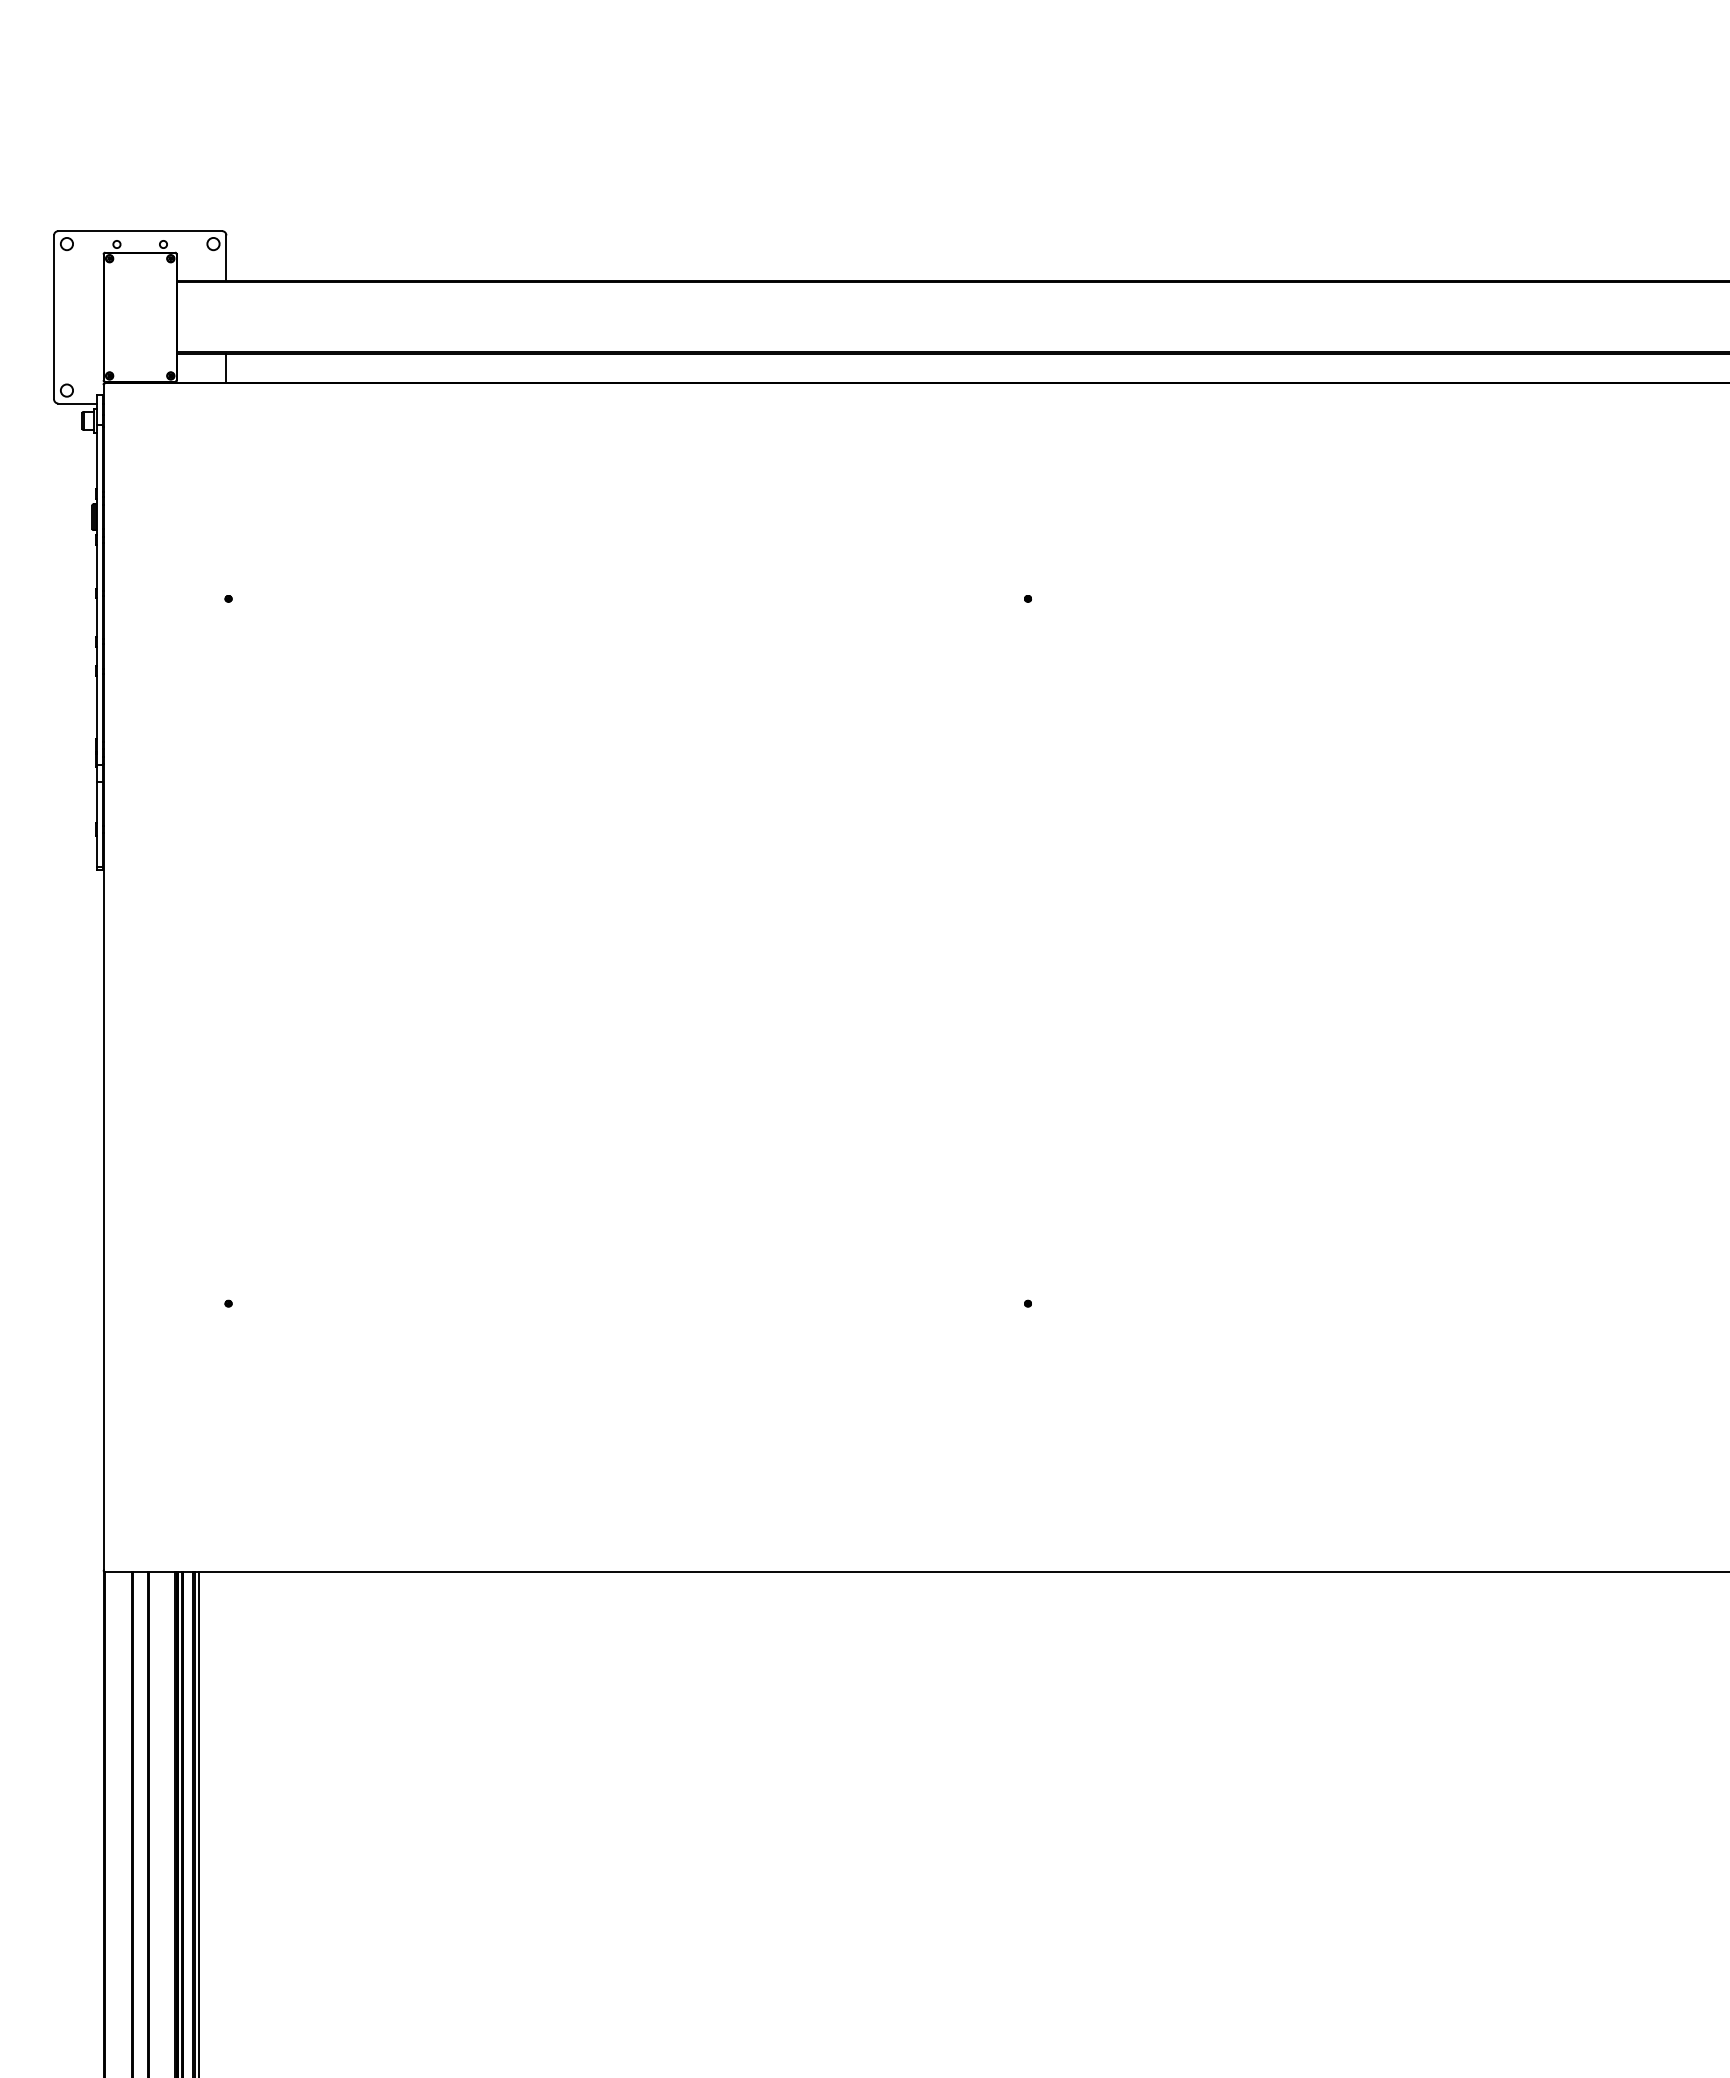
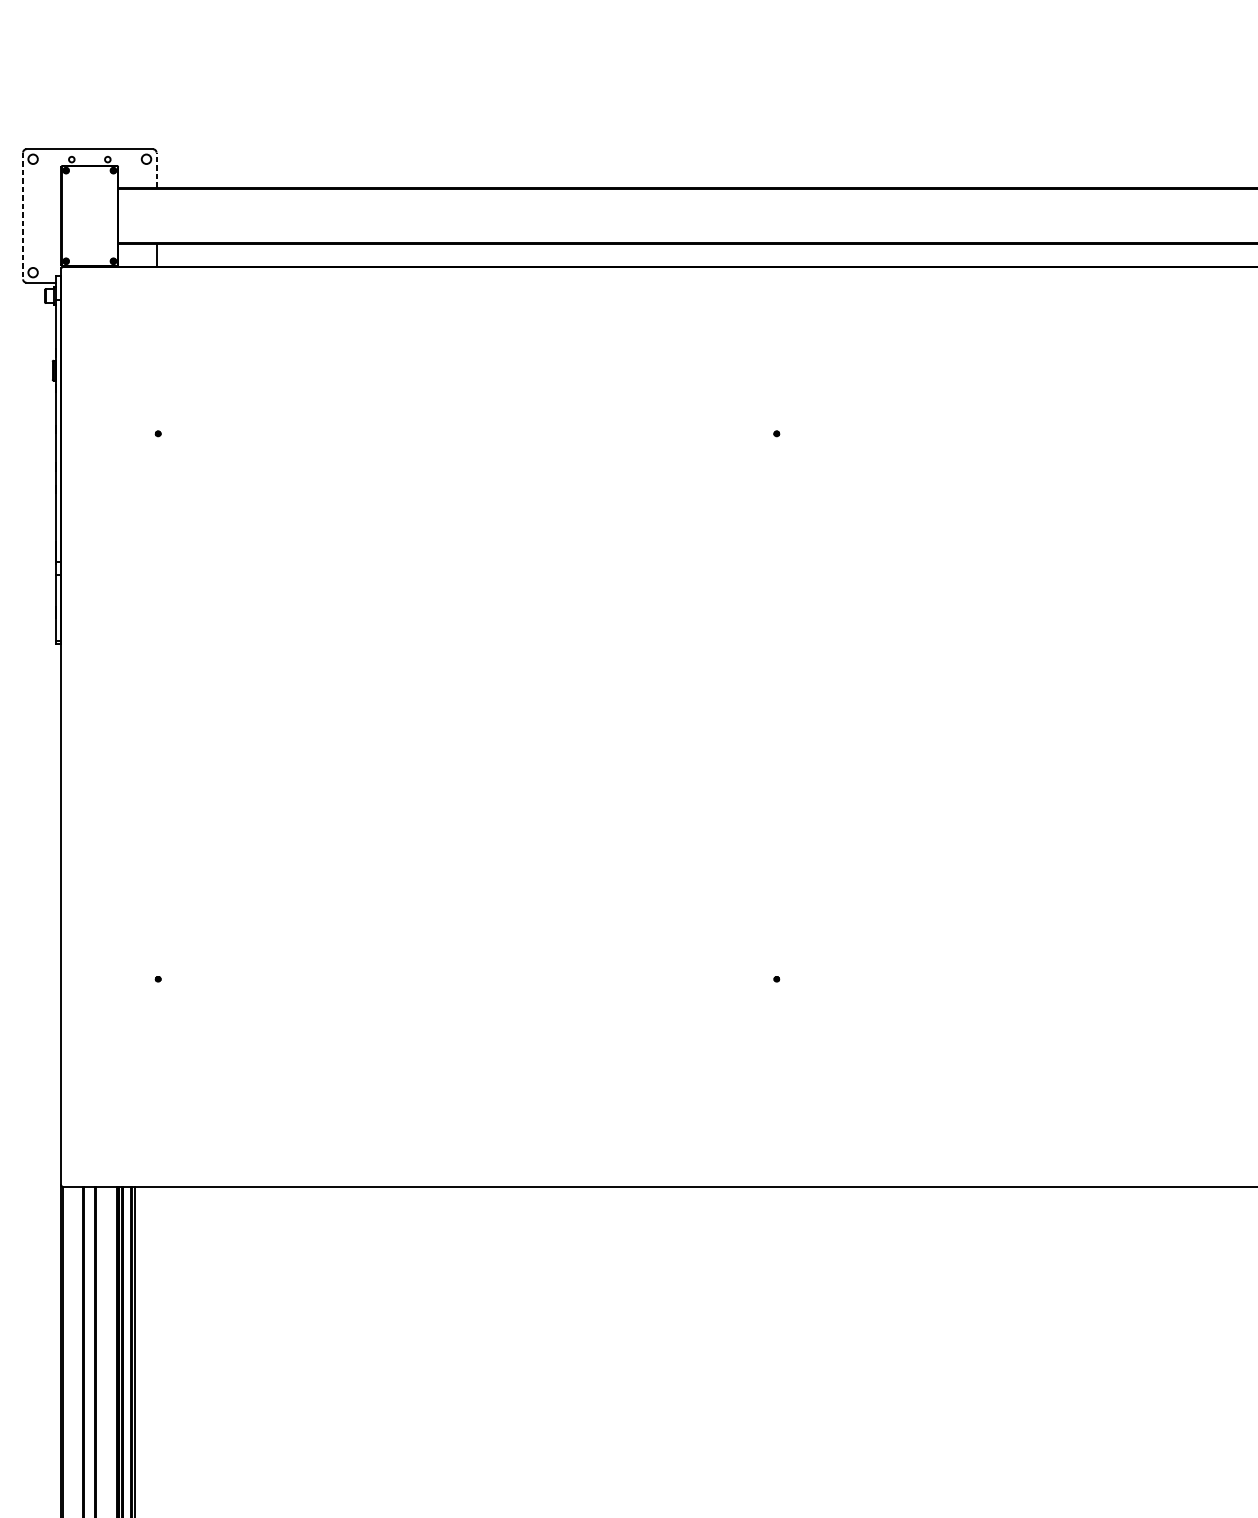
line: (226, 258) -> (156, 170), solid -> dashed
line: (54, 317) -> (23, 216), solid -> dashed

